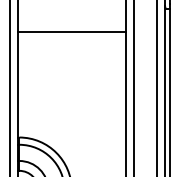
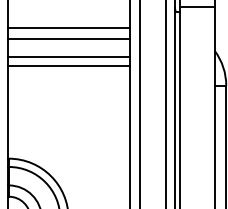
line: (71, 22) -> (68, 27), added
line: (71, 48) -> (68, 57), added
line: (71, 55) -> (68, 65), added

